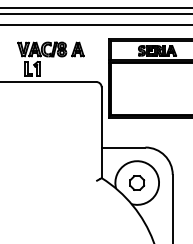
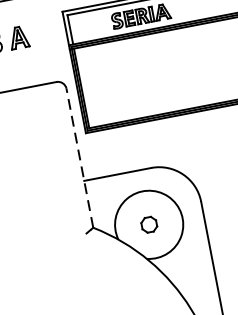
line: (101, 132) -> (79, 157), solid -> dashed
part: (137, 182) -> (149, 223), size x0.7

